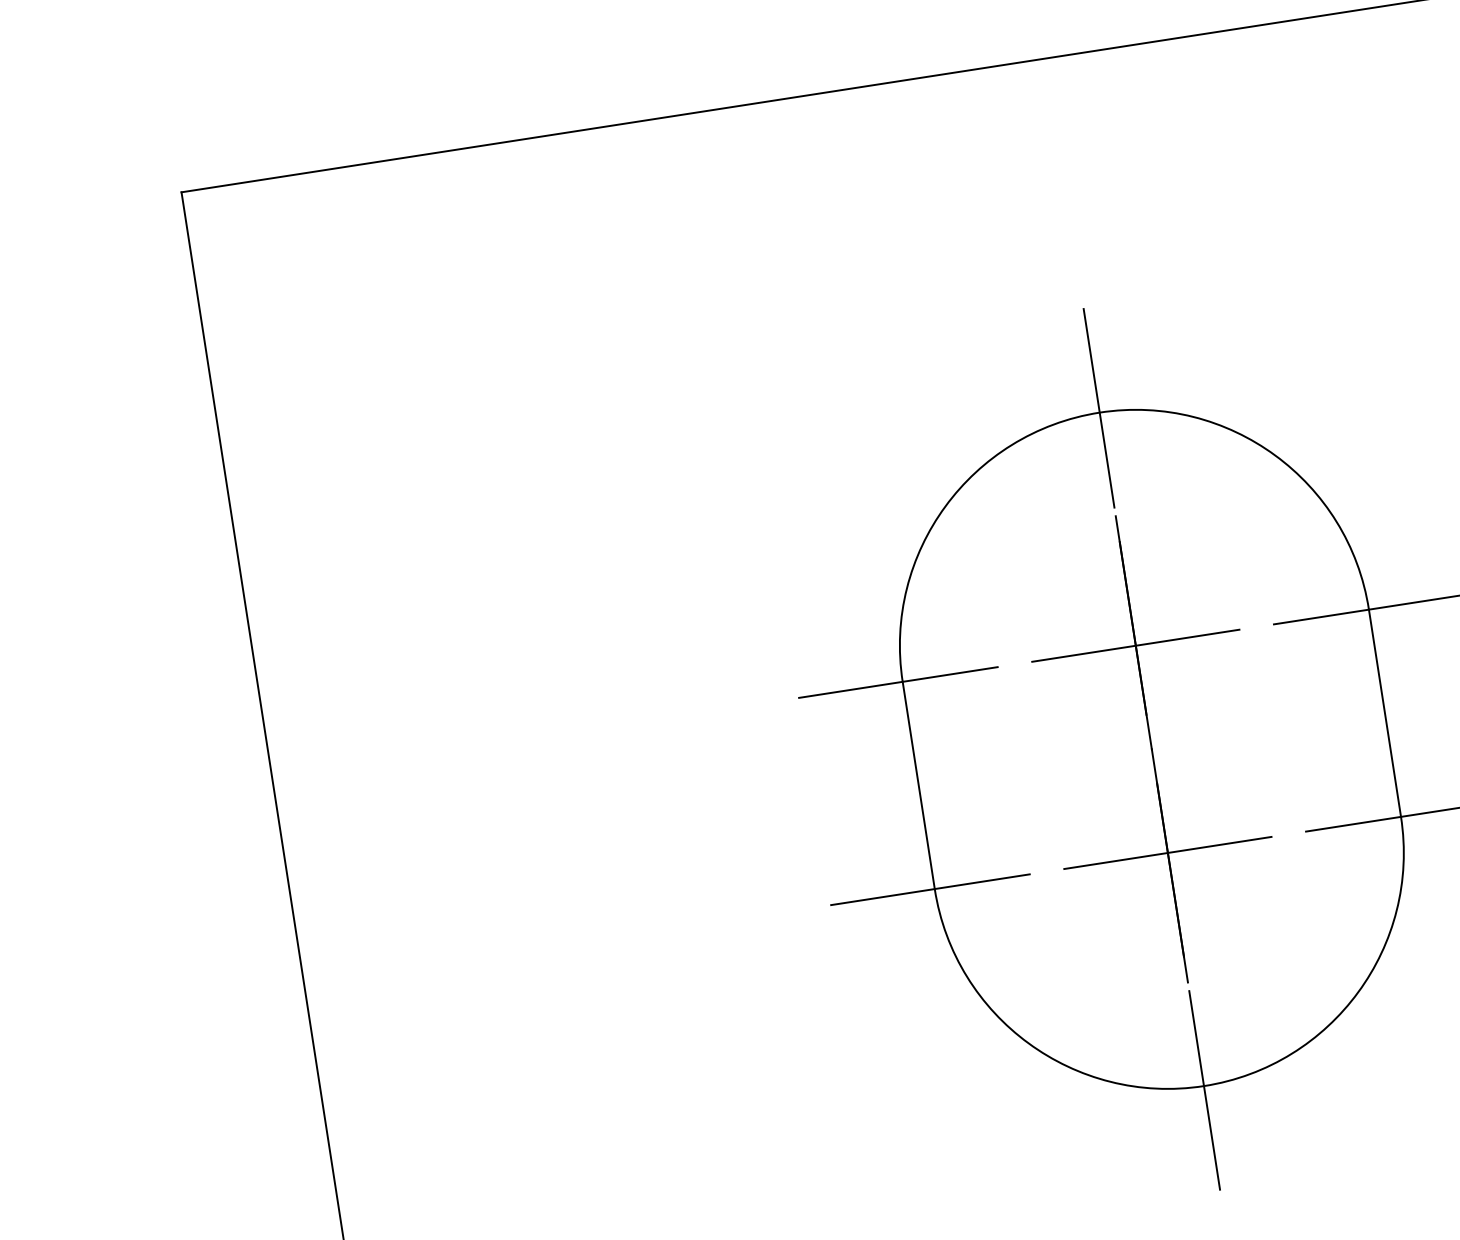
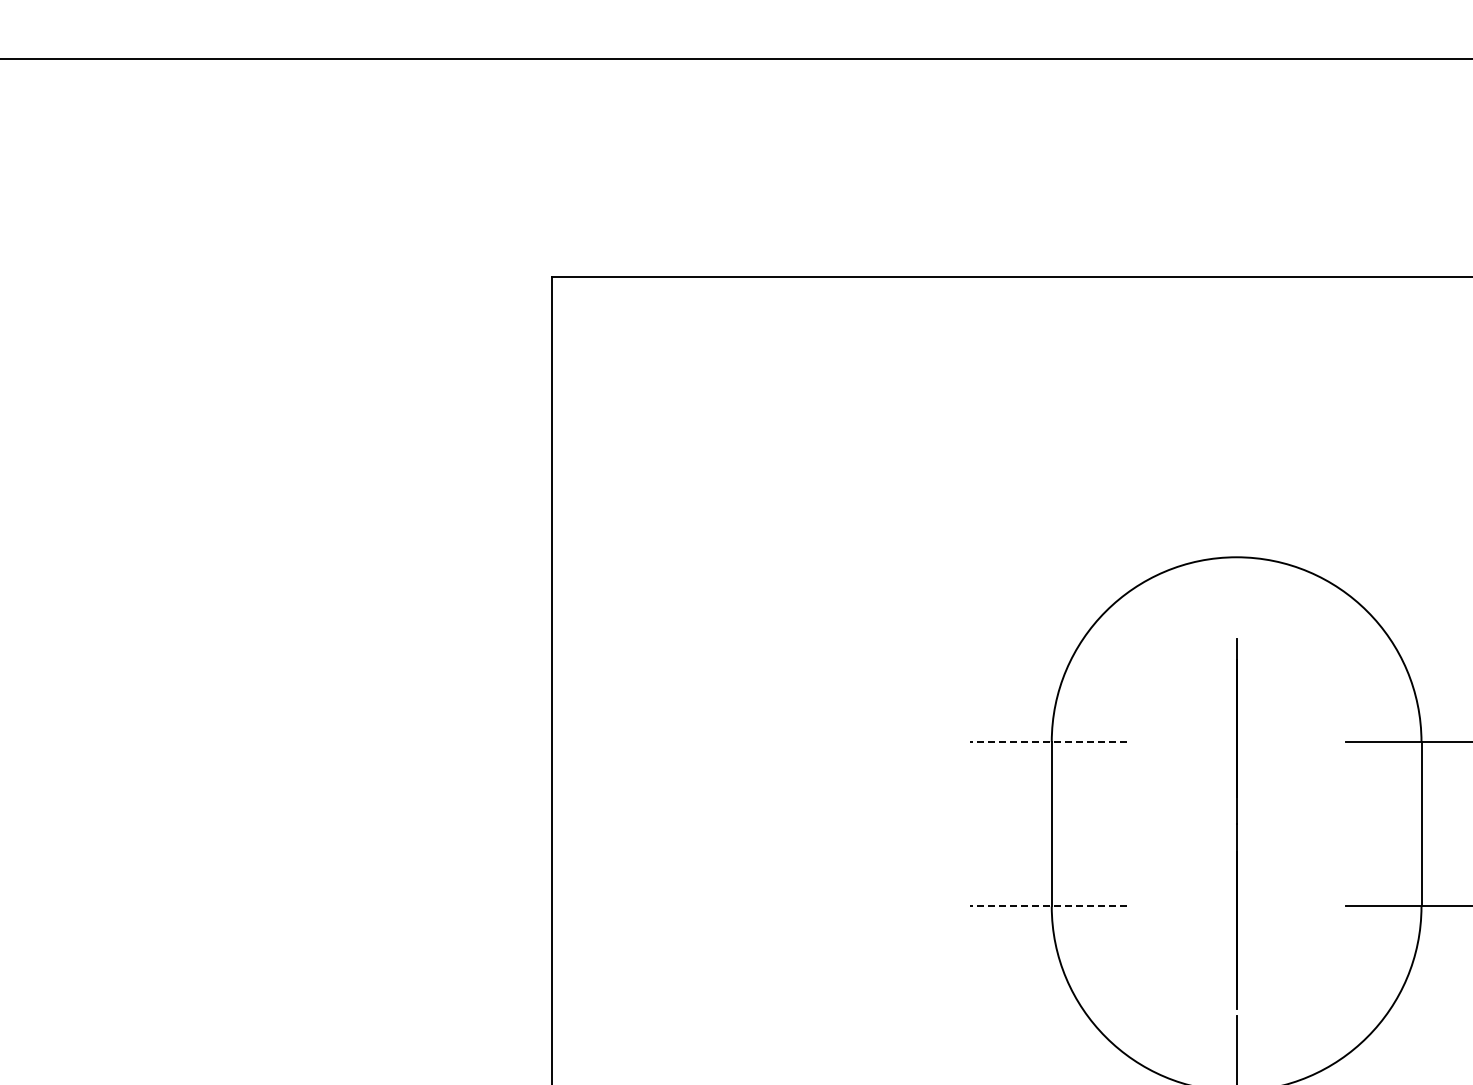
line: (1098, 407) -> (1236, 553), removed
line: (1135, 646) -> (1236, 742), removed
line: (898, 682) -> (1048, 742), solid -> dashed
line: (1167, 853) -> (1236, 906), removed
line: (930, 889) -> (1048, 906), solid -> dashed

